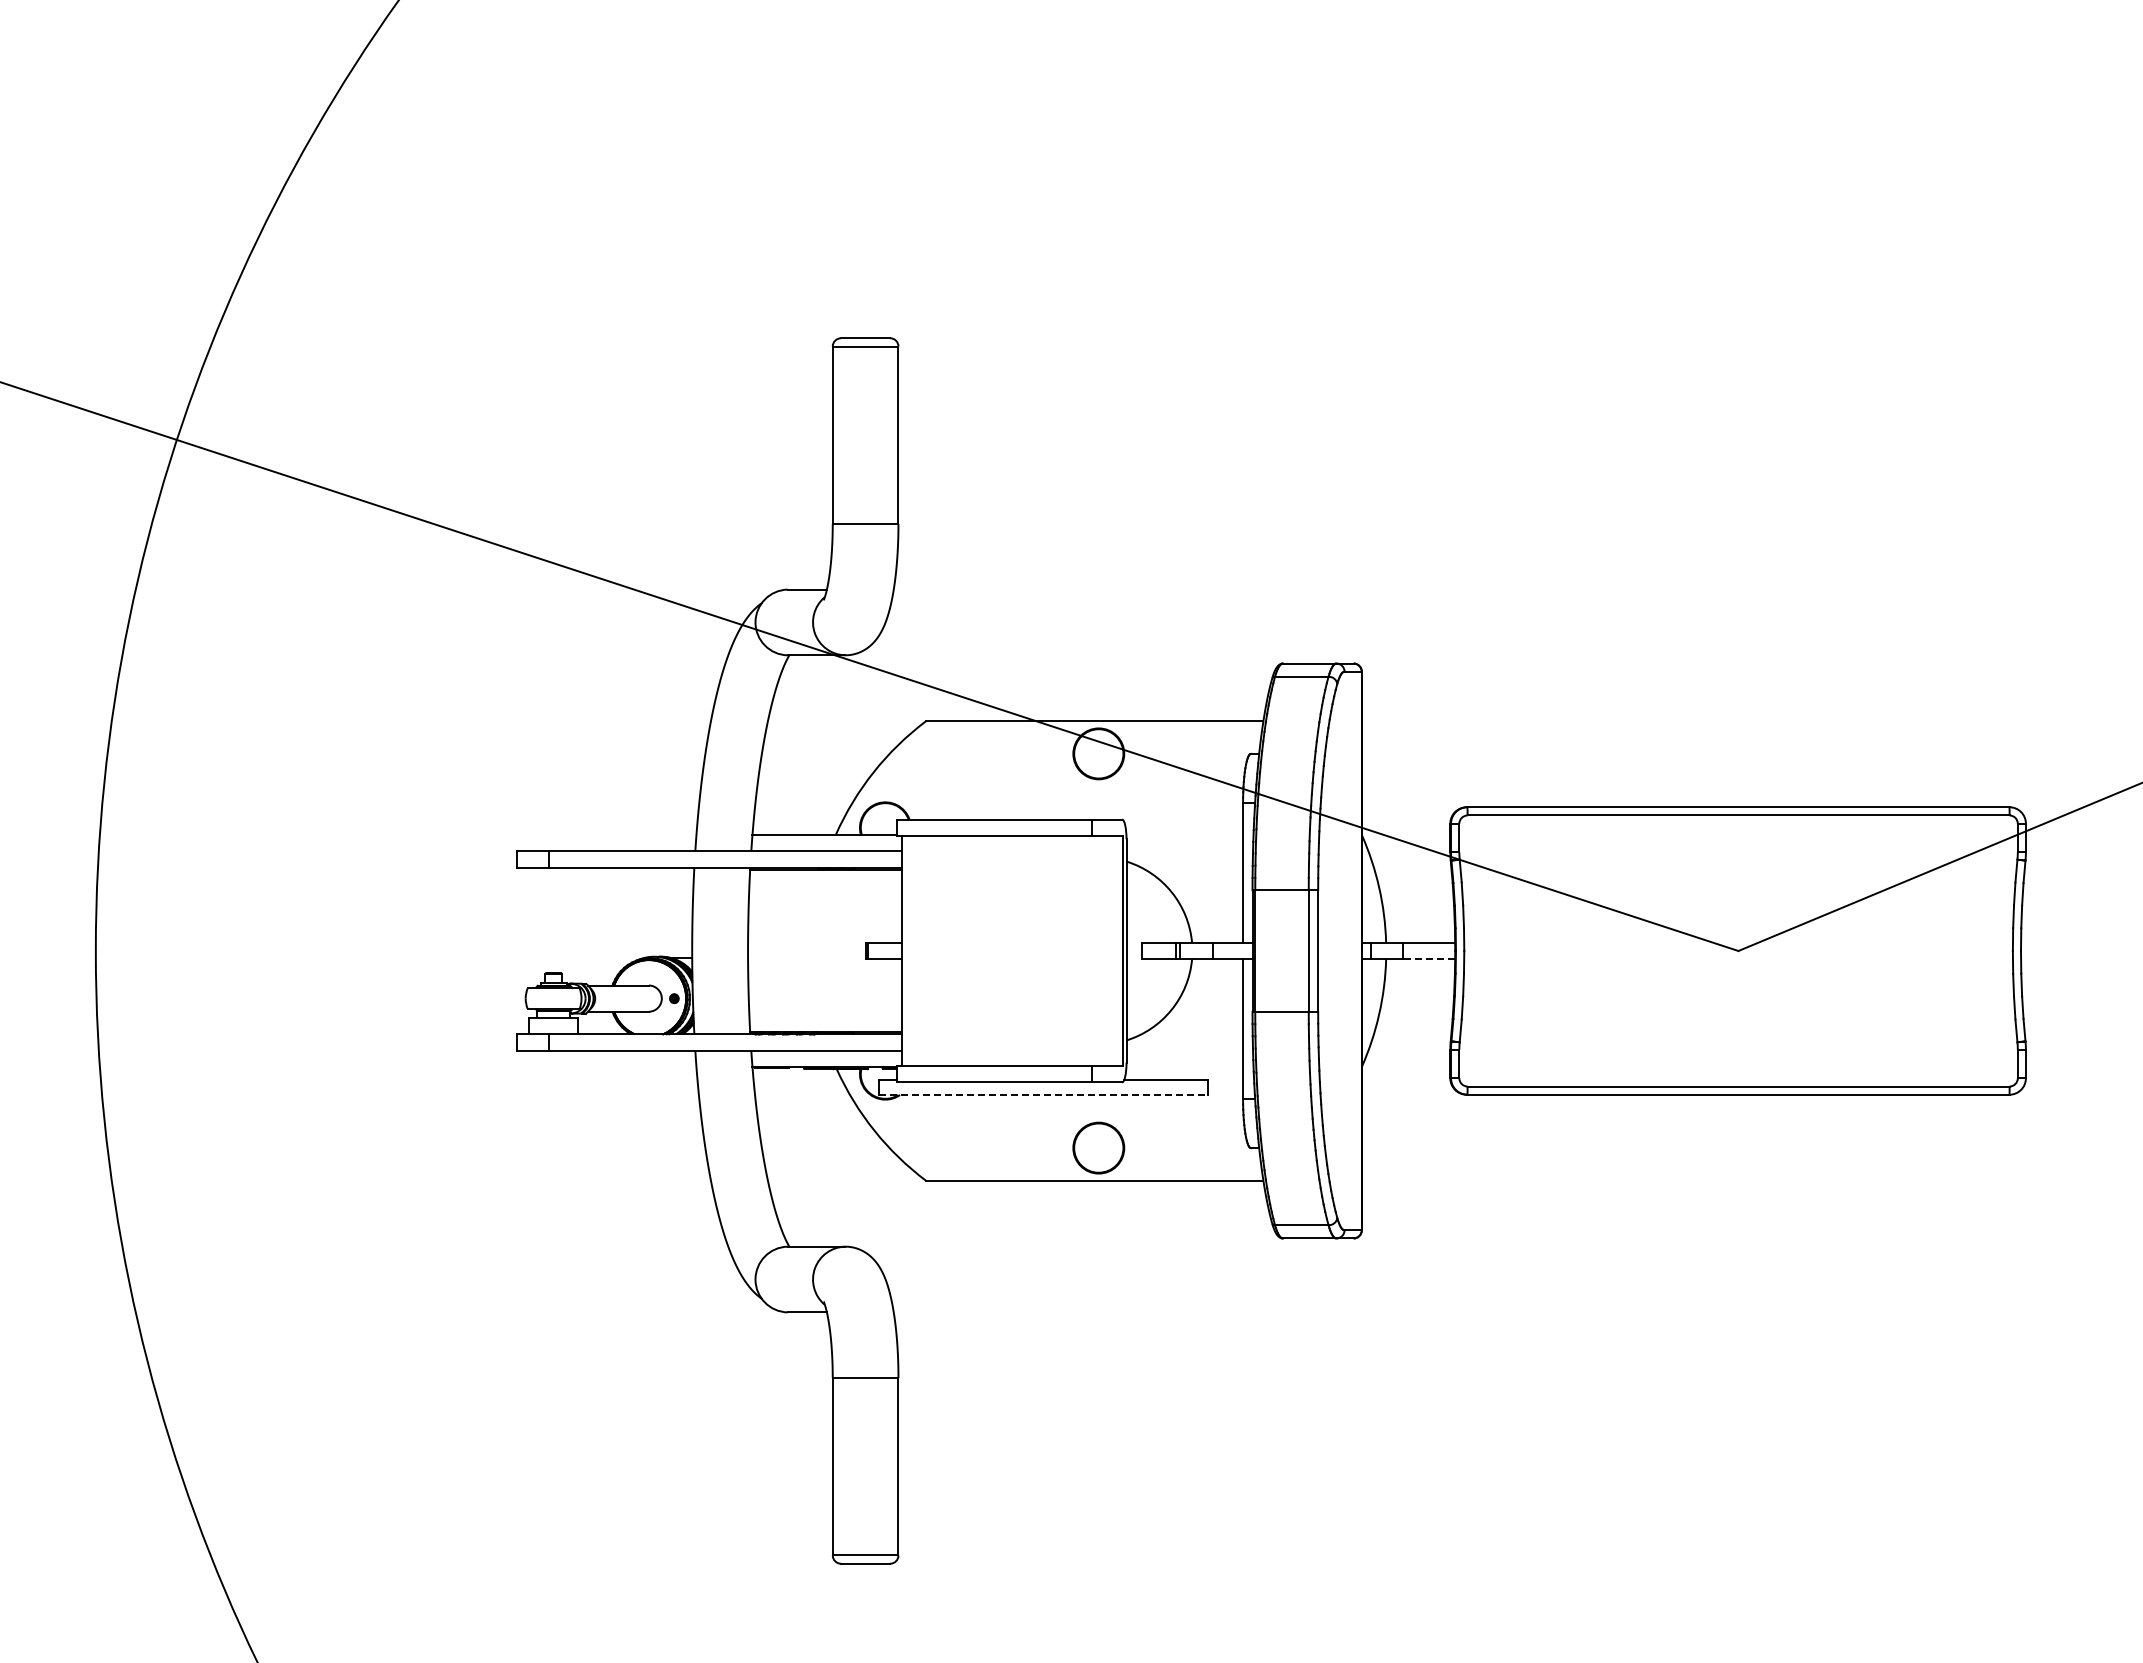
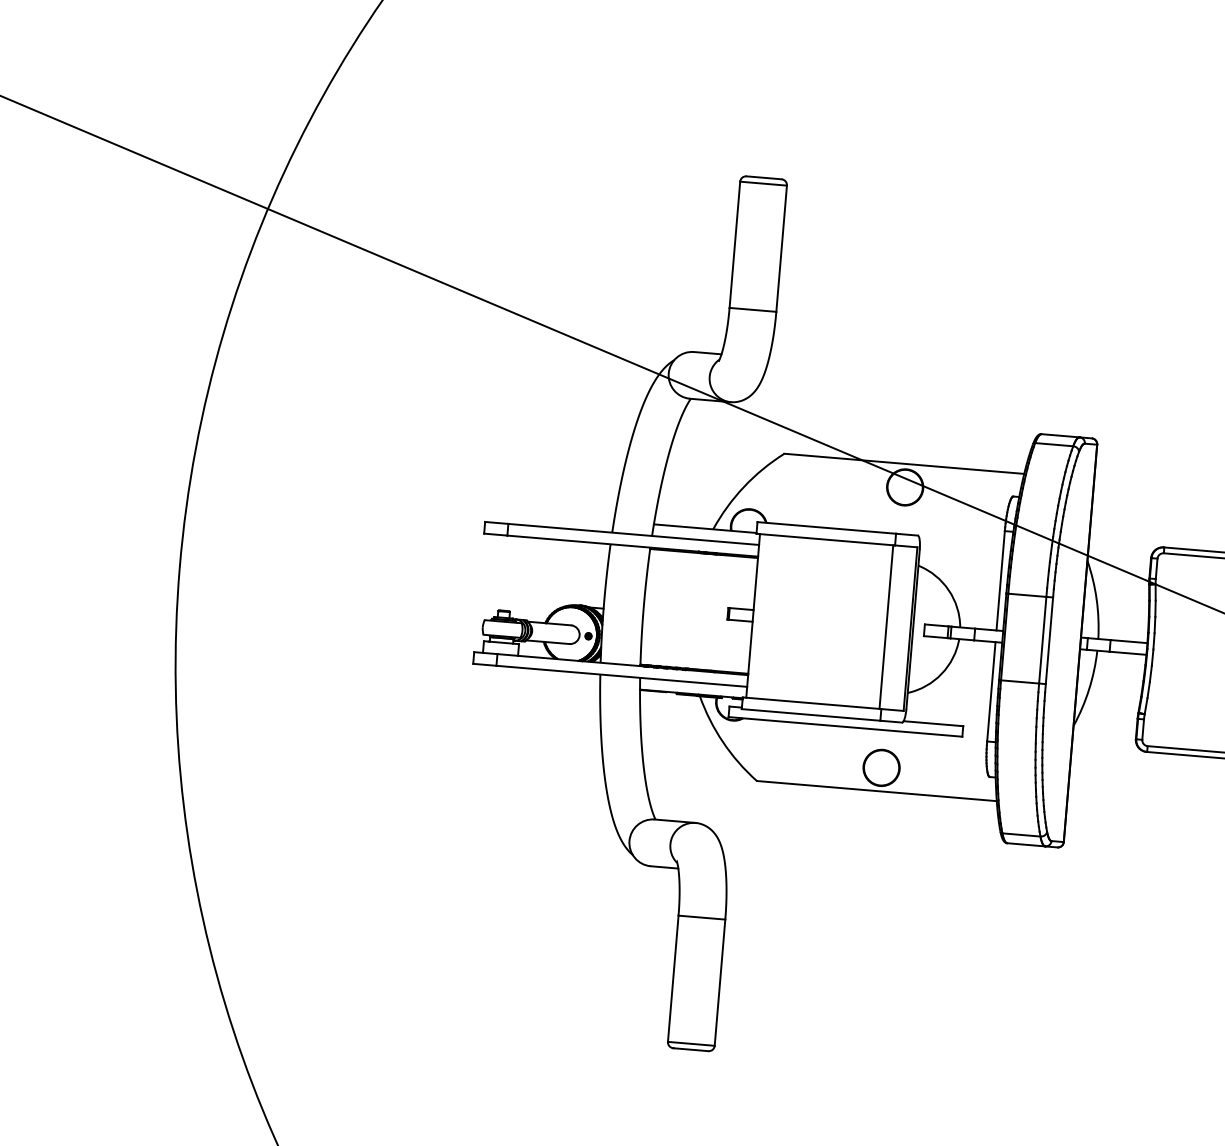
line: (1088, 950) -> (886, 626), added
line: (1429, 959) -> (1128, 653), dashed -> solid
line: (1044, 1095) -> (846, 727), dashed -> solid

